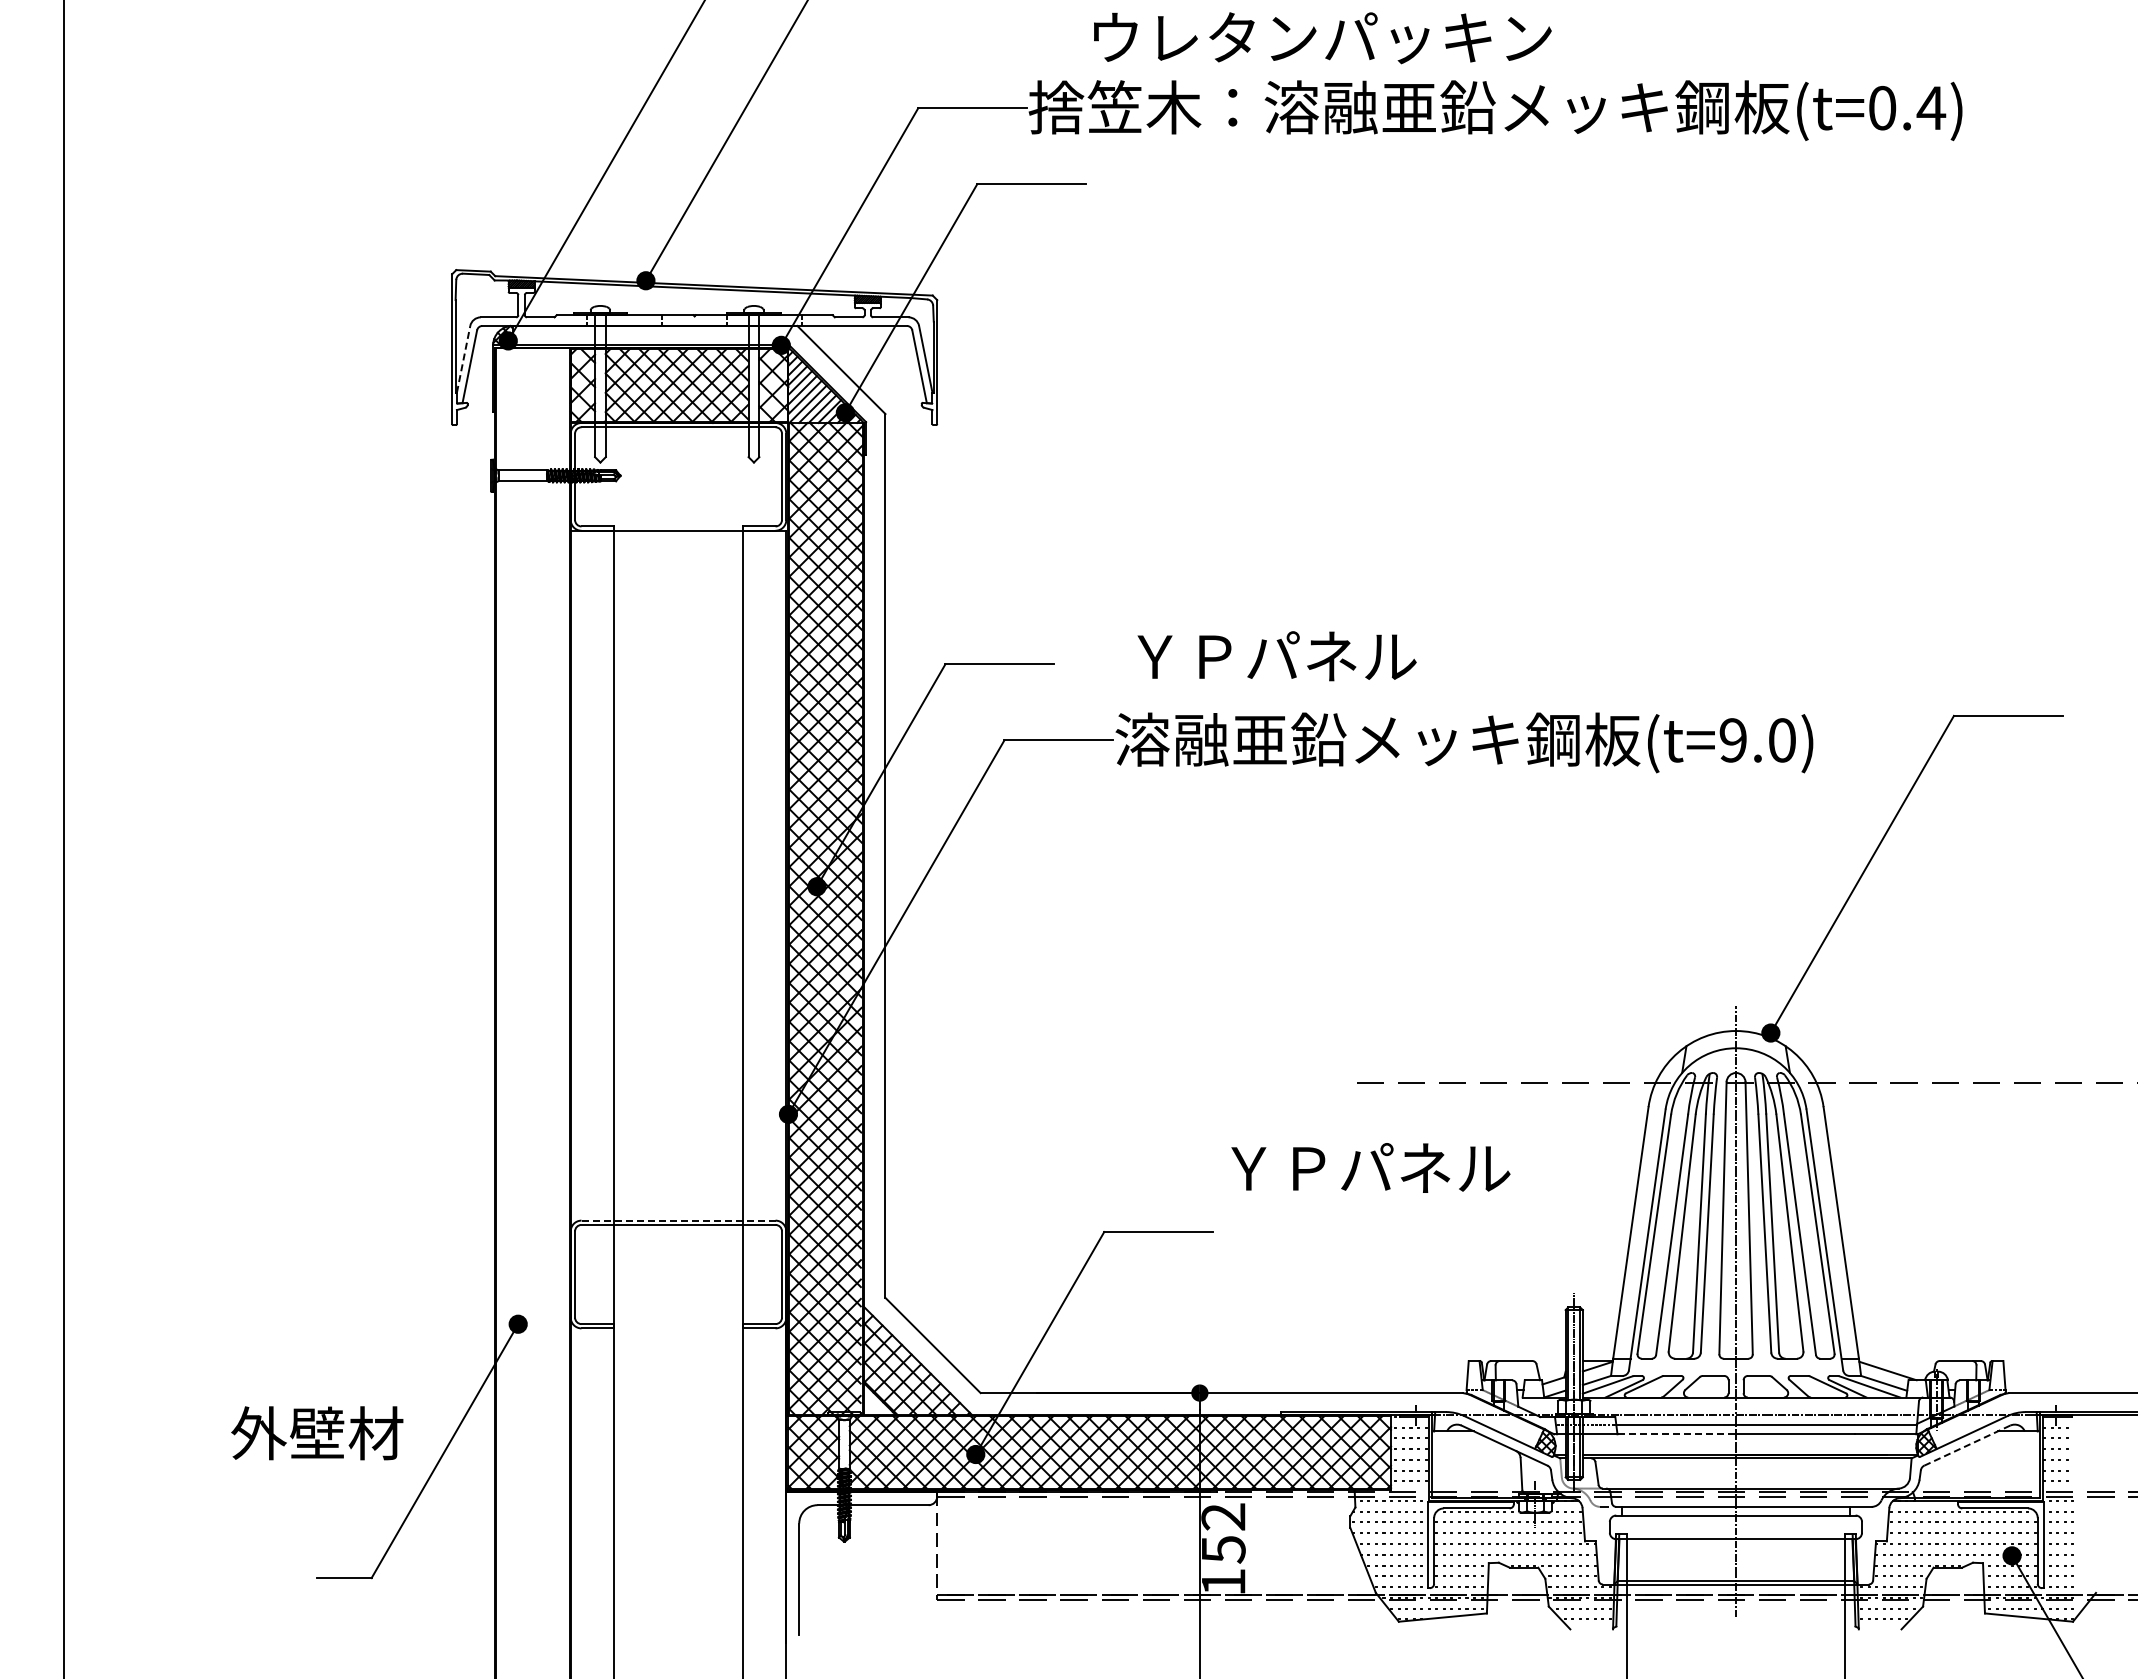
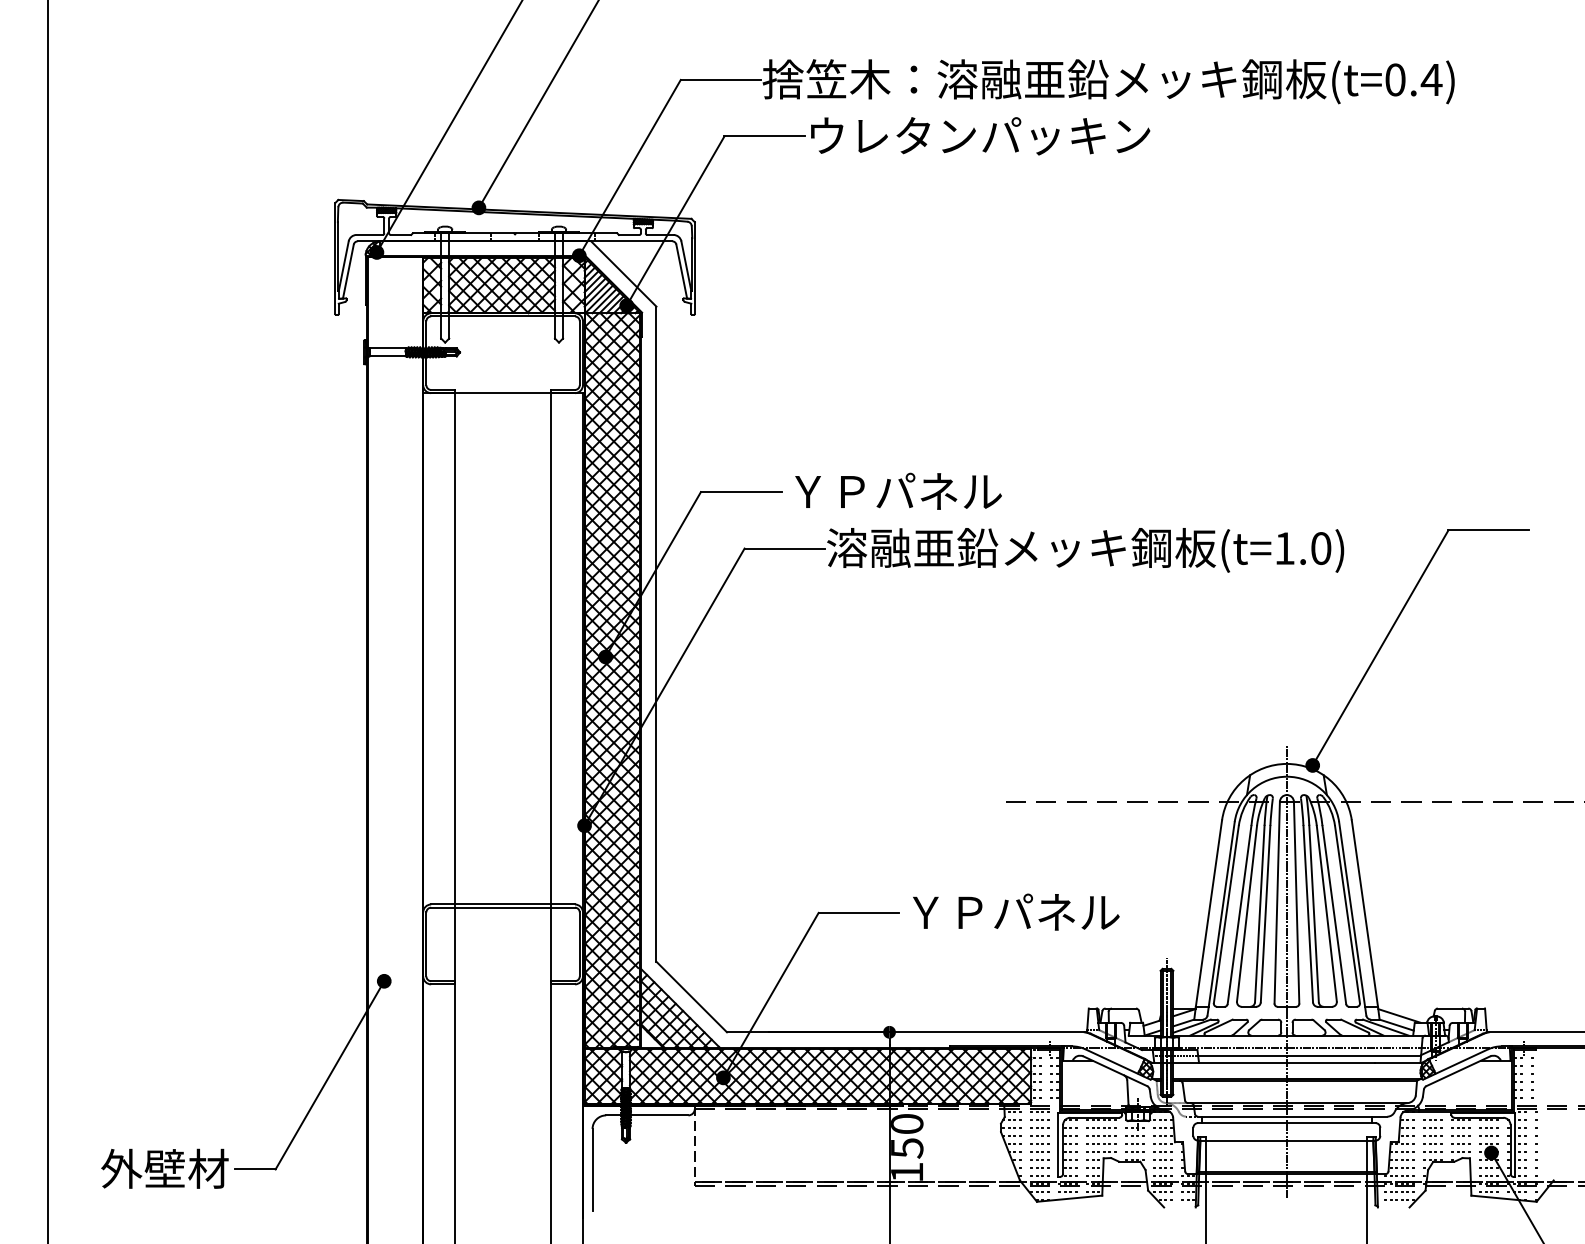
text: (1322, 38) -> (980, 136), moved
line: (463, 358) -> (343, 265), dashed -> solid
text: (1276, 656) -> (898, 491), moved
text: (1732, 740) -> (1284, 548), (t=9.0) -> (t=1.0)
text: (1370, 1167) -> (1015, 911), moved
line: (679, 1220) -> (503, 904), dashed -> solid
text: (317, 1433) -> (165, 1169), moved
line: (1677, 1434) -> (1243, 1063), dashed -> solid
line: (1966, 1445) -> (1457, 1071), dashed -> solid
text: (1223, 1516) -> (907, 1123), 152 -> 150

